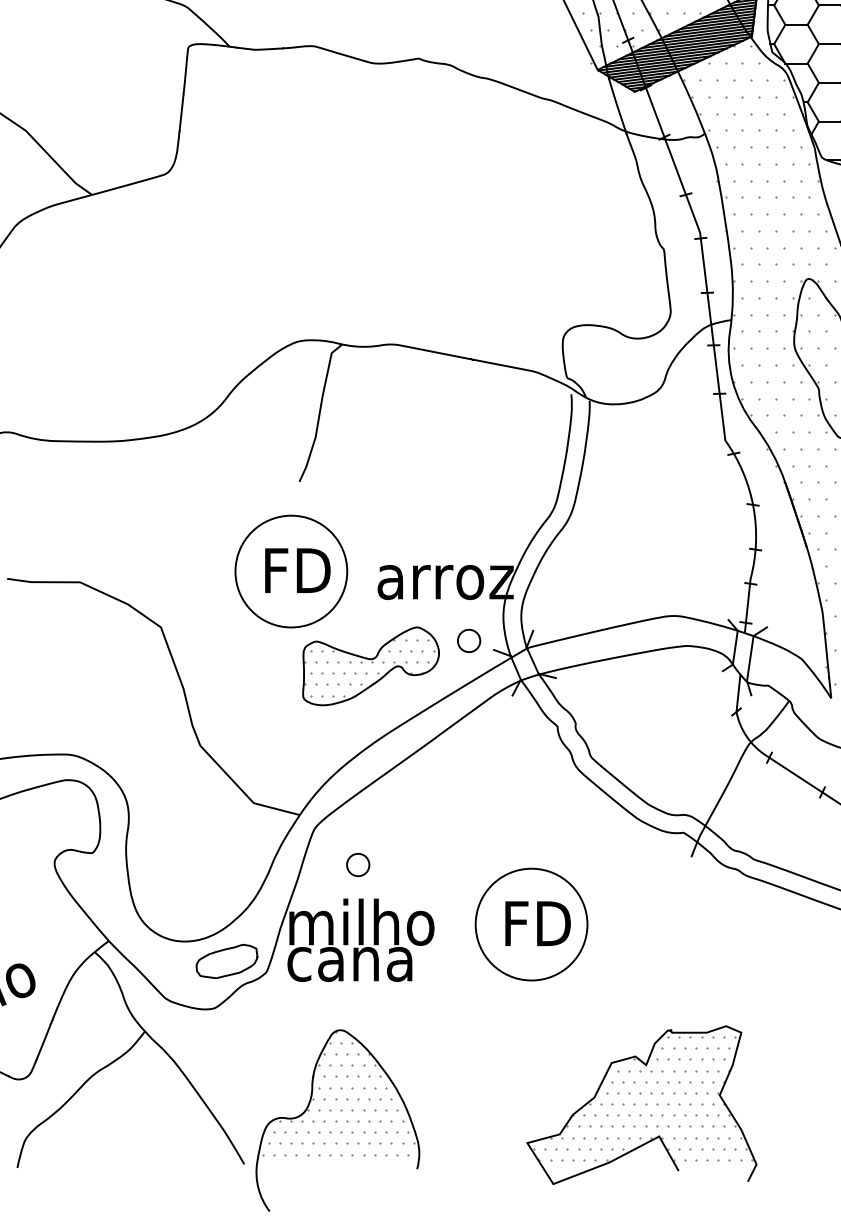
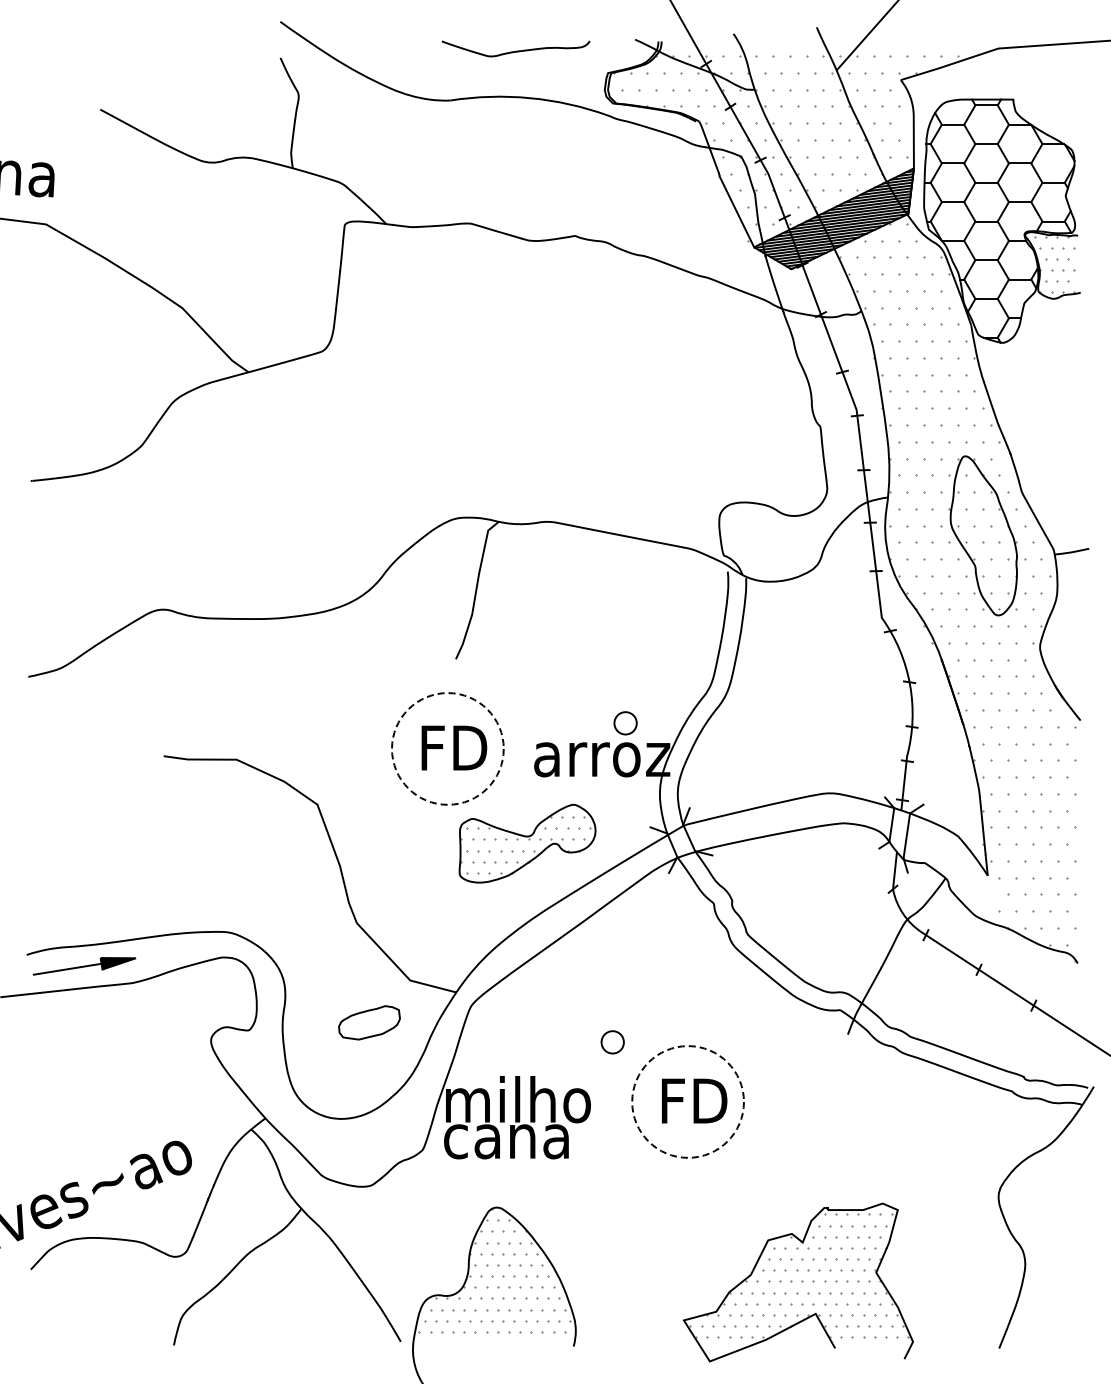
circle: (290, 571) -> (447, 748), solid -> dashed
part: (468, 641) -> (625, 723), moved
part: (357, 865) -> (612, 1042), moved
circle: (530, 924) -> (687, 1101), solid -> dashed
part: (226, 961) -> (369, 1022), moved

